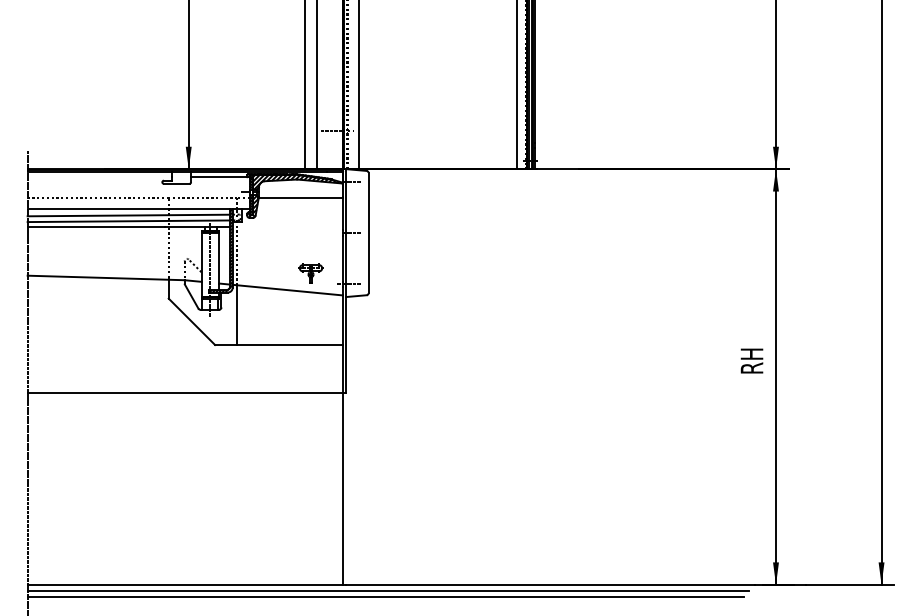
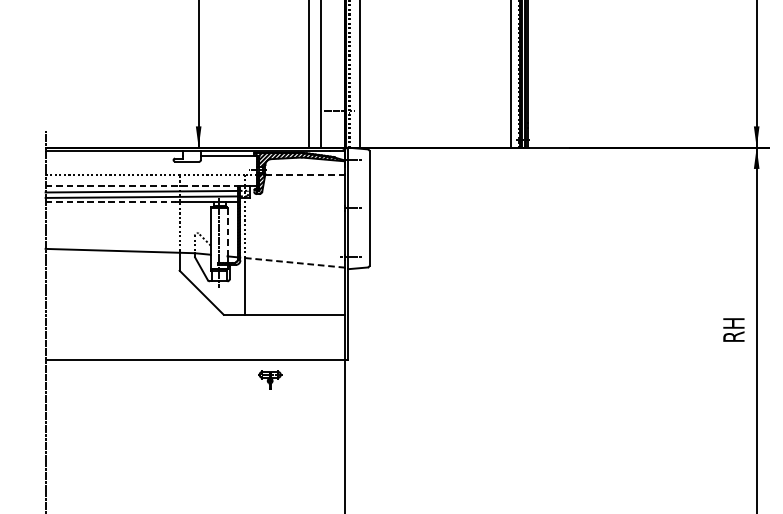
line: (300, 197) -> (304, 174), solid -> dashed
line: (129, 209) -> (142, 186), solid -> dashed
line: (96, 226) -> (111, 202), solid -> dashed
line: (219, 257) -> (227, 231), solid -> dashed
part: (310, 273) -> (269, 379), moved
line: (287, 290) -> (292, 262), solid -> dashed

